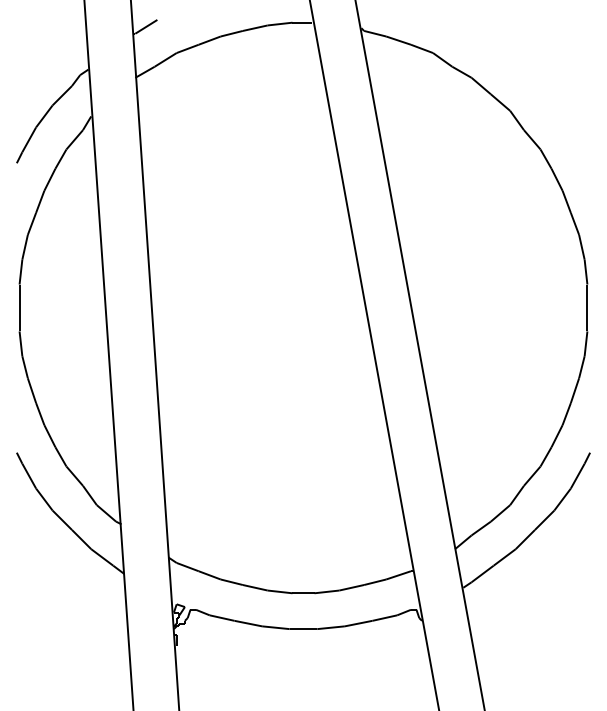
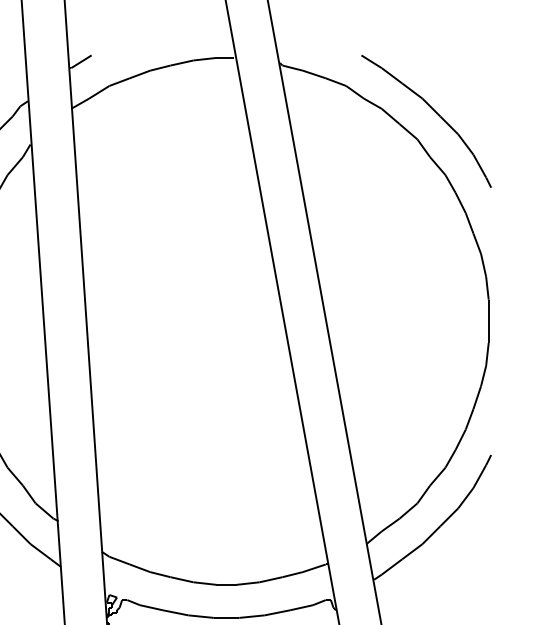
part: (529, 81) -> (435, 112), added

